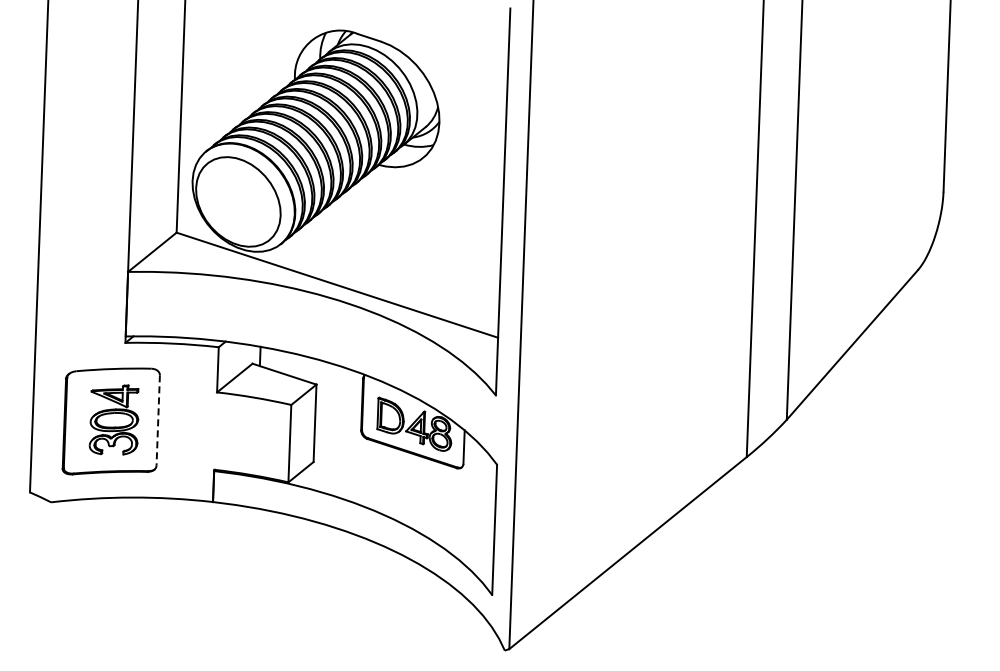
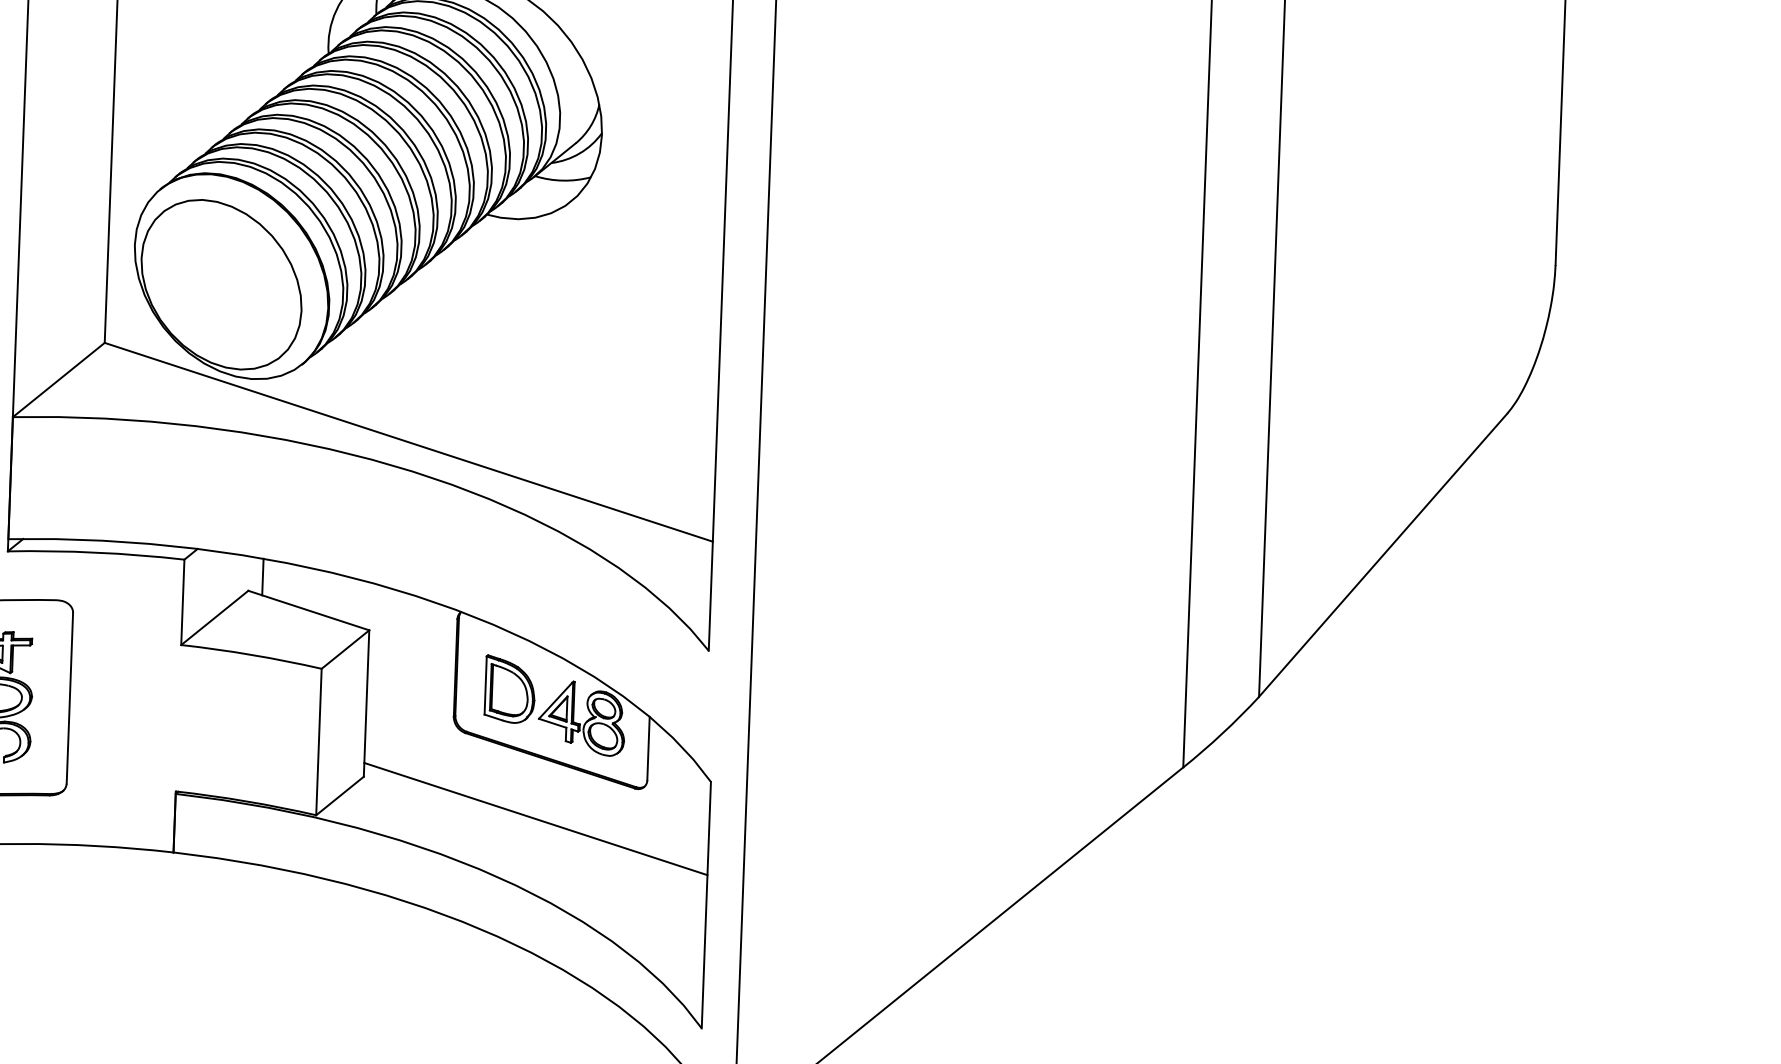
line: (158, 421) -> (70, 700), dashed -> solid
line: (404, 484) -> (535, 819), added

